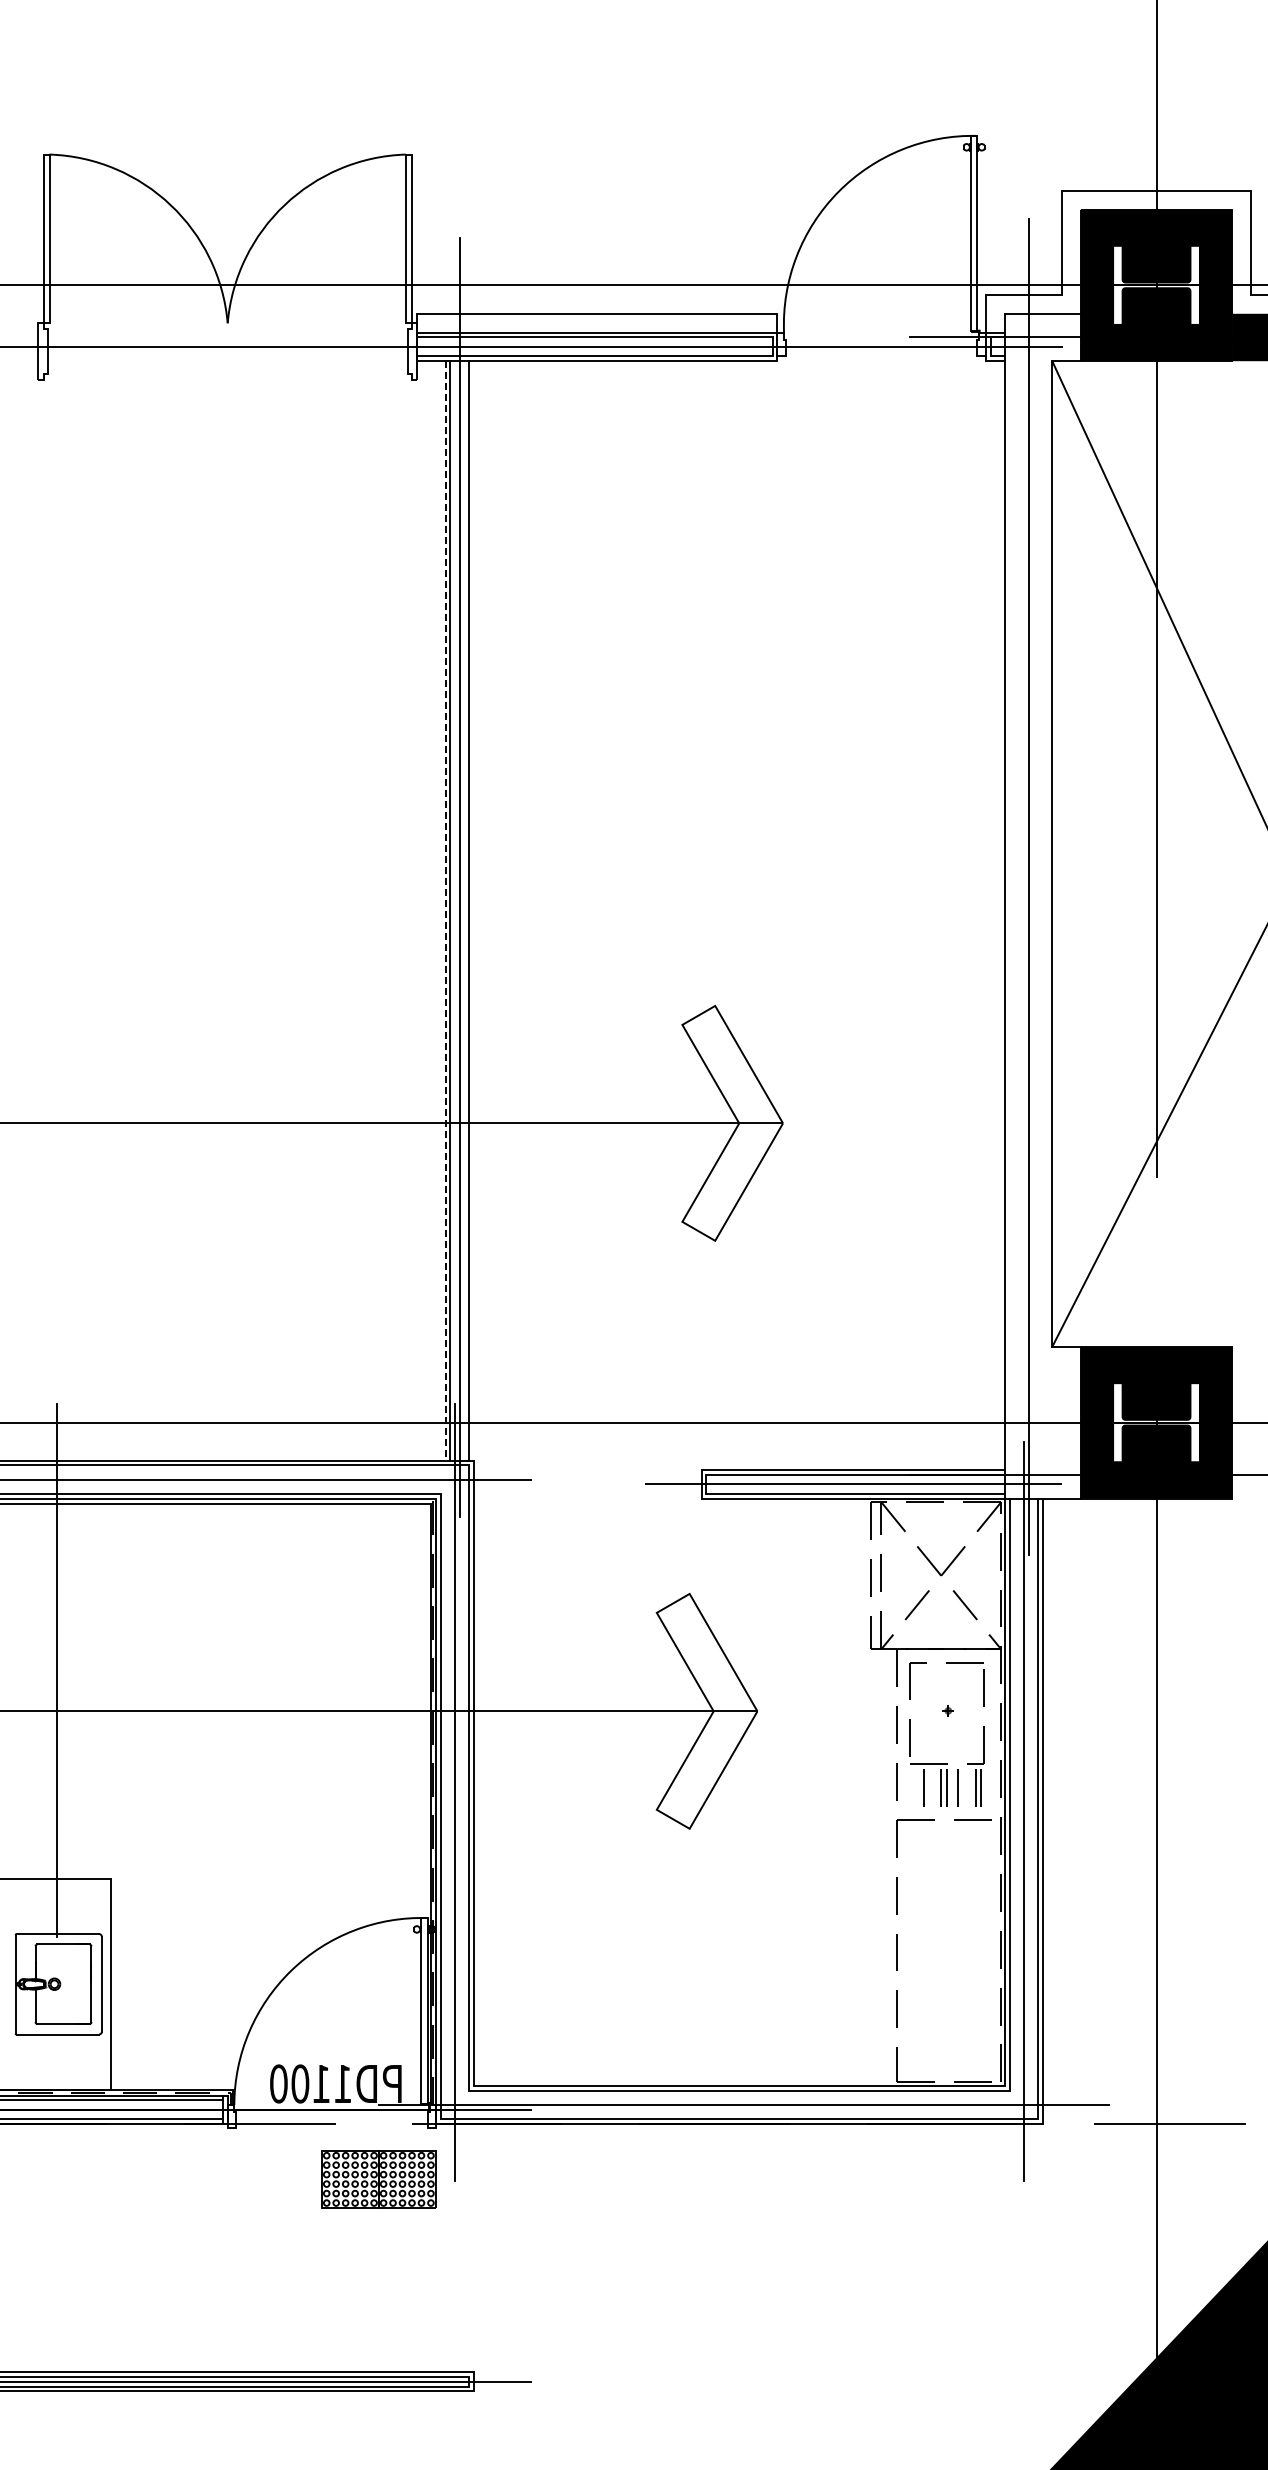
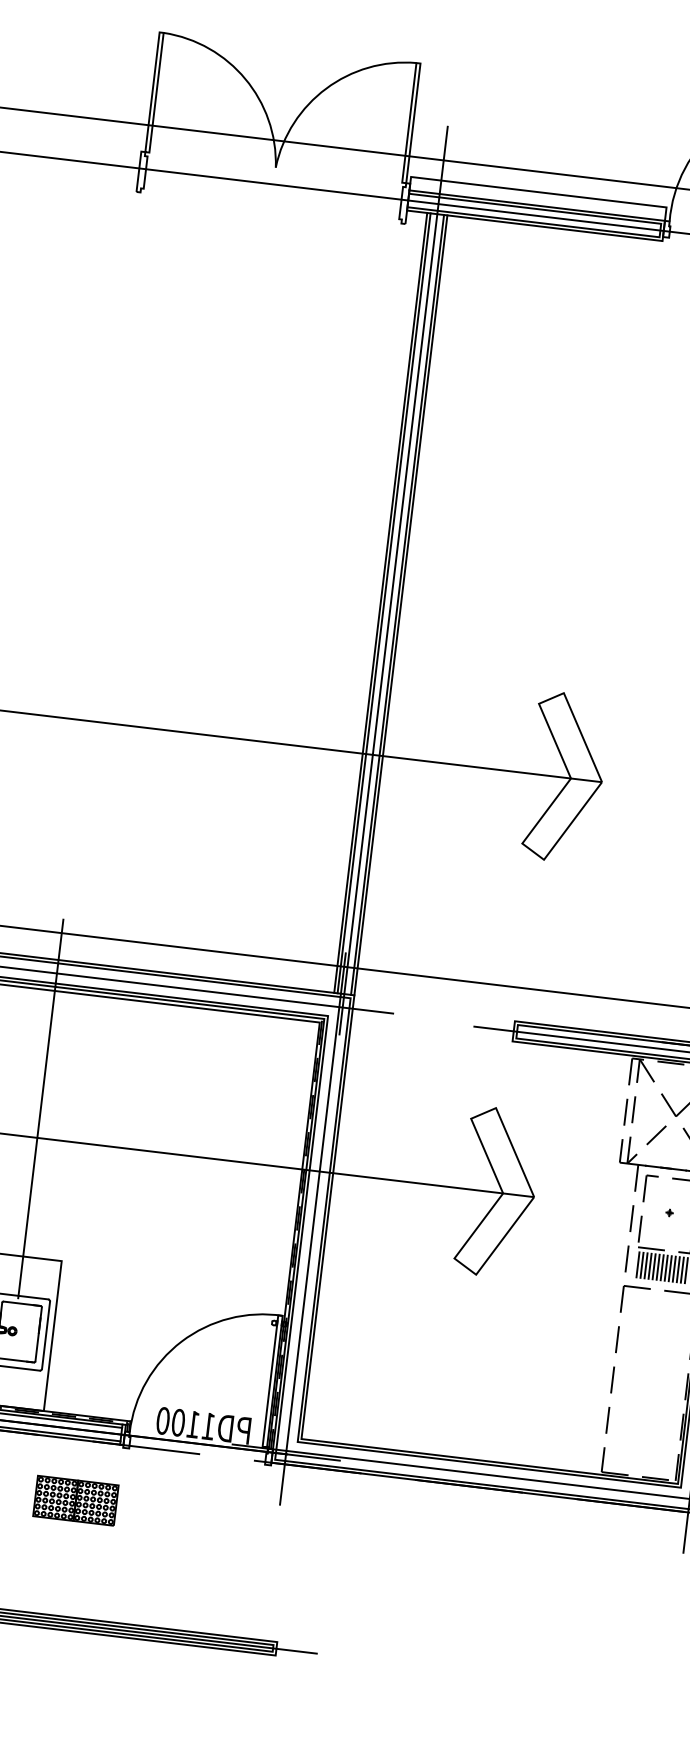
line: (445, 910) -> (380, 602), dashed -> solid
line: (474, 910) -> (401, 605), added
line: (912, 1789) -> (637, 1265), added
line: (918, 1789) -> (641, 1266), added
line: (930, 1789) -> (650, 1267), added
line: (935, 1789) -> (653, 1267), added
line: (952, 1789) -> (665, 1269), added
line: (964, 1789) -> (674, 1270), added
line: (969, 1789) -> (677, 1270), added
part: (378, 2179) -> (75, 1500), moved

